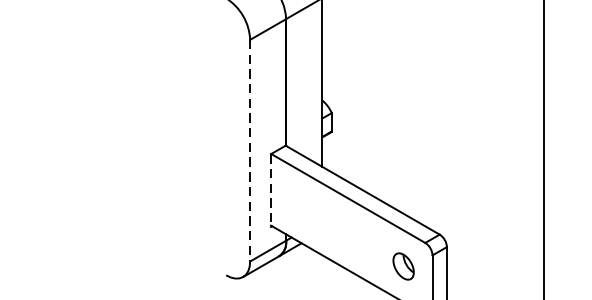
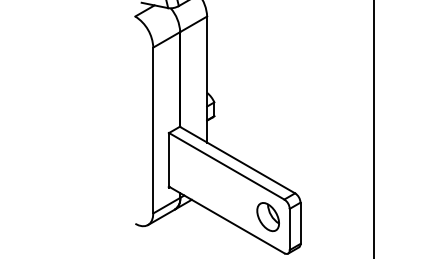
line: (250, 150) -> (153, 130), dashed -> solid
line: (270, 190) -> (168, 160), dashed -> solid
part: (402, 266) -> (267, 217), size x1.43

